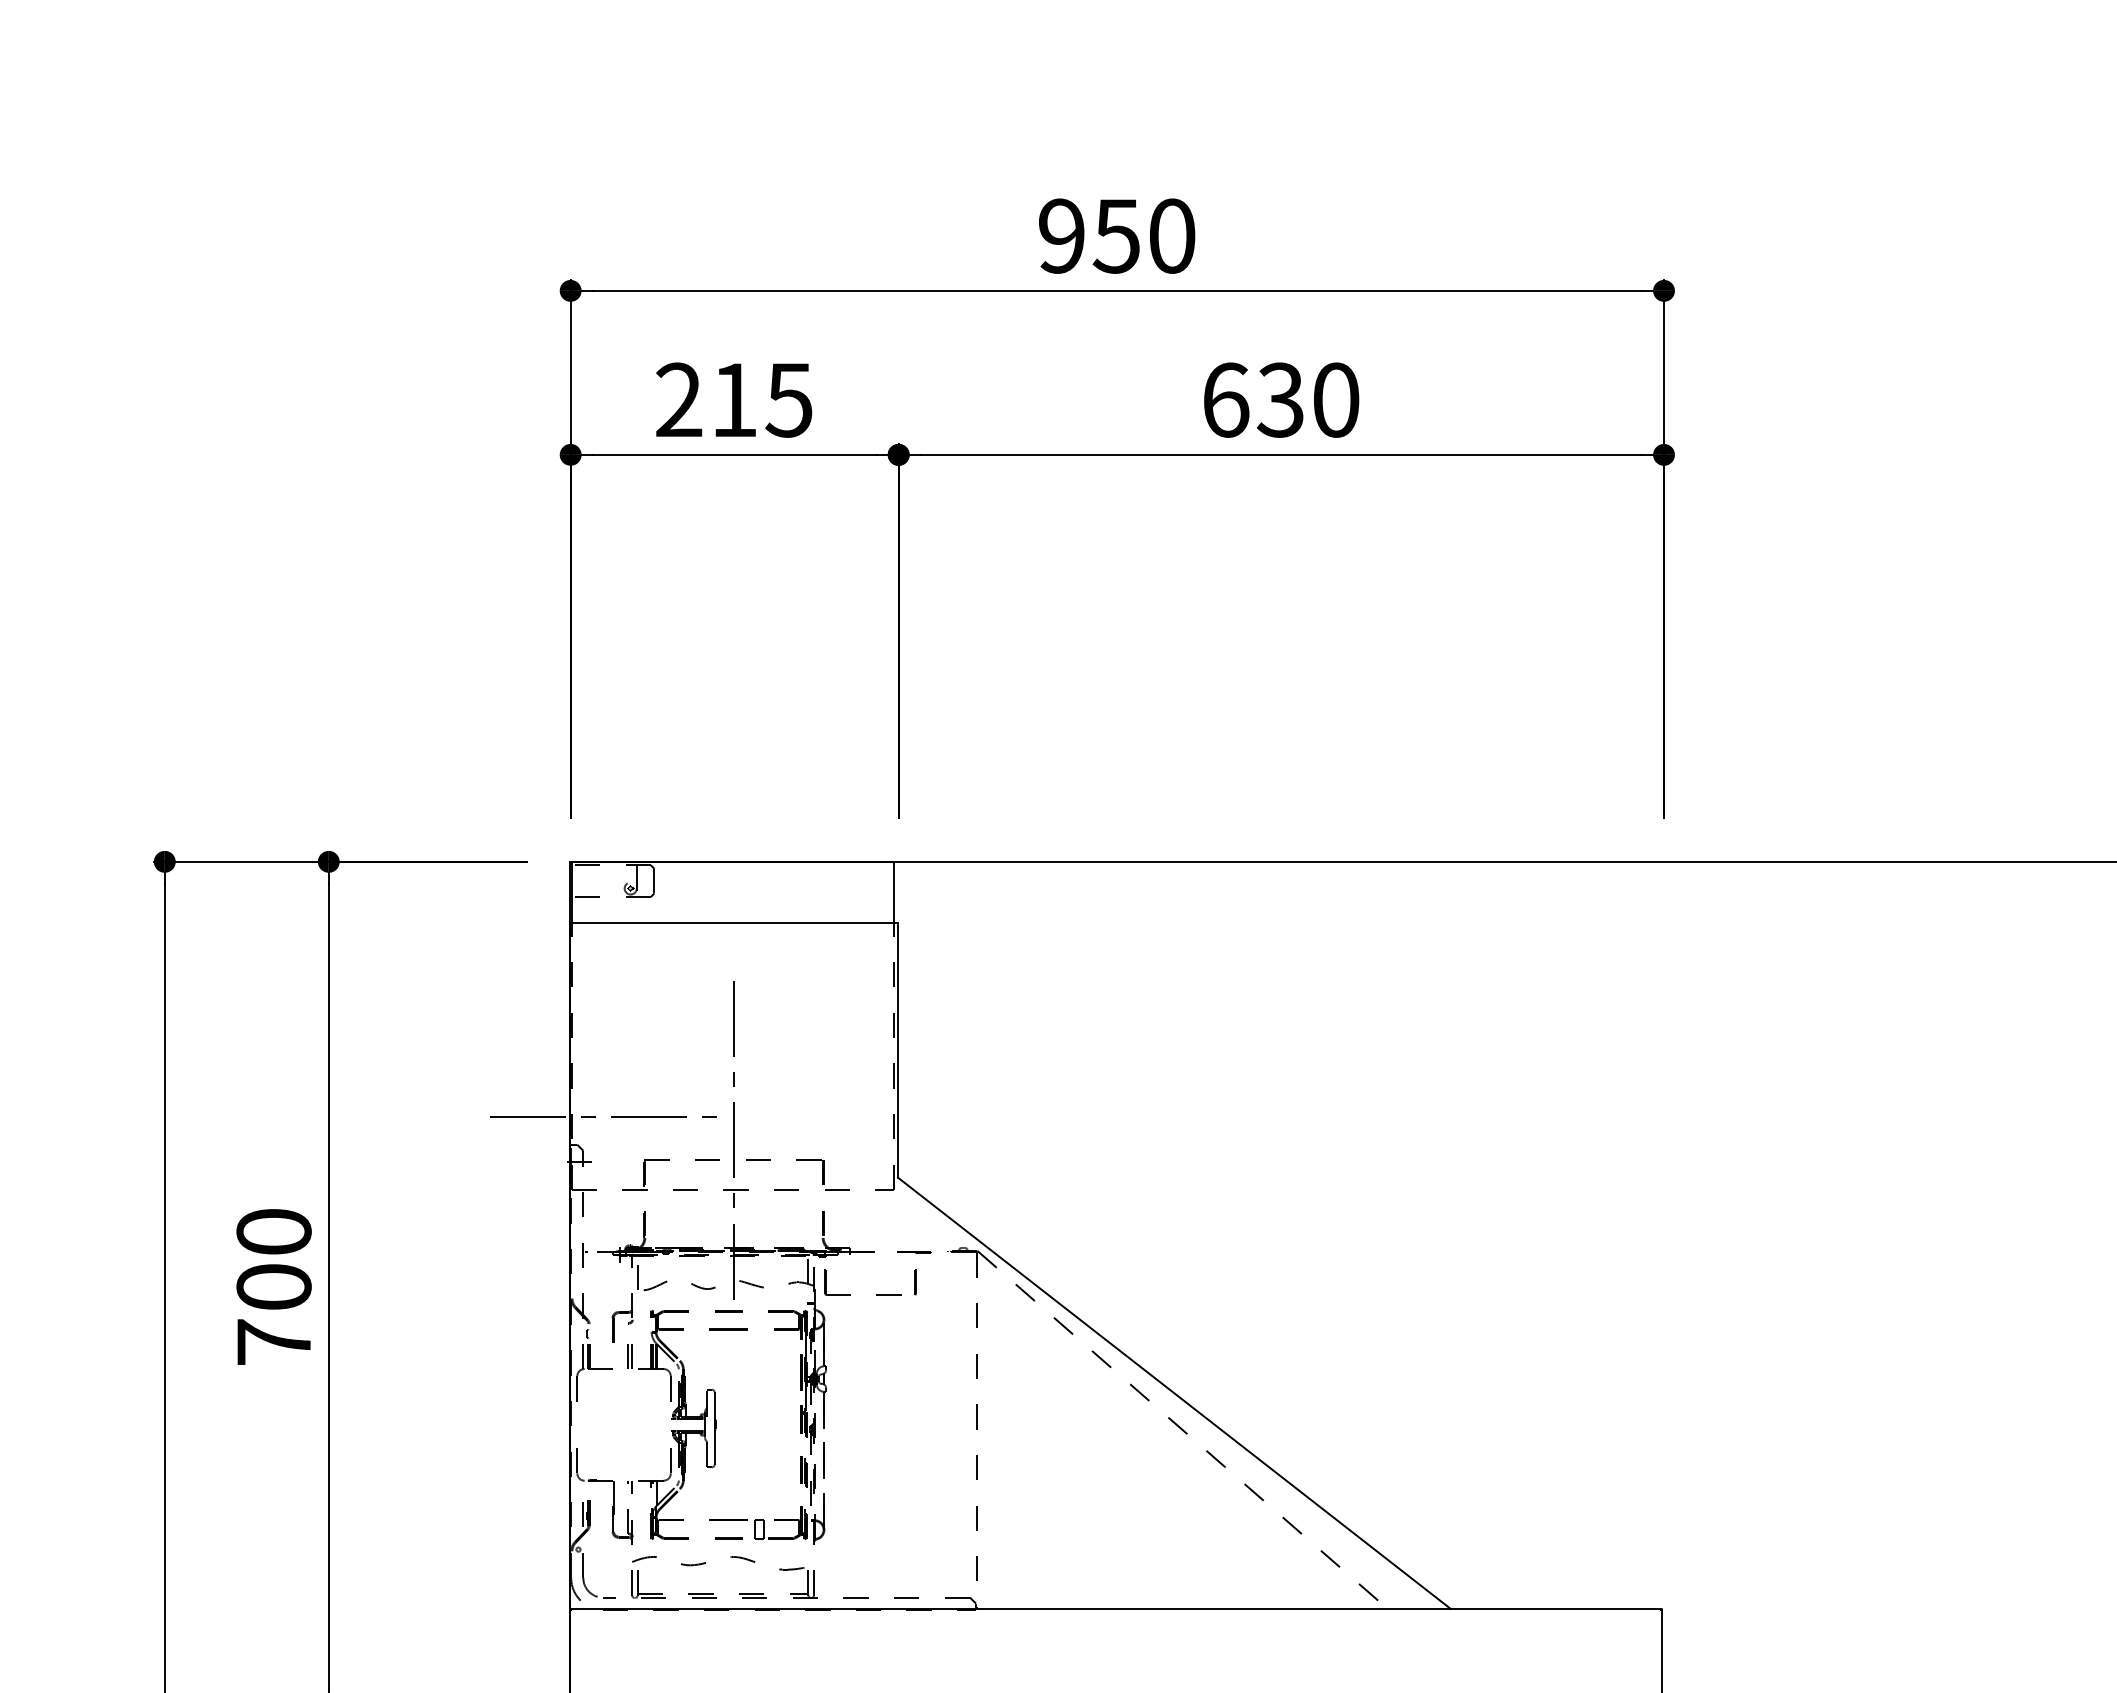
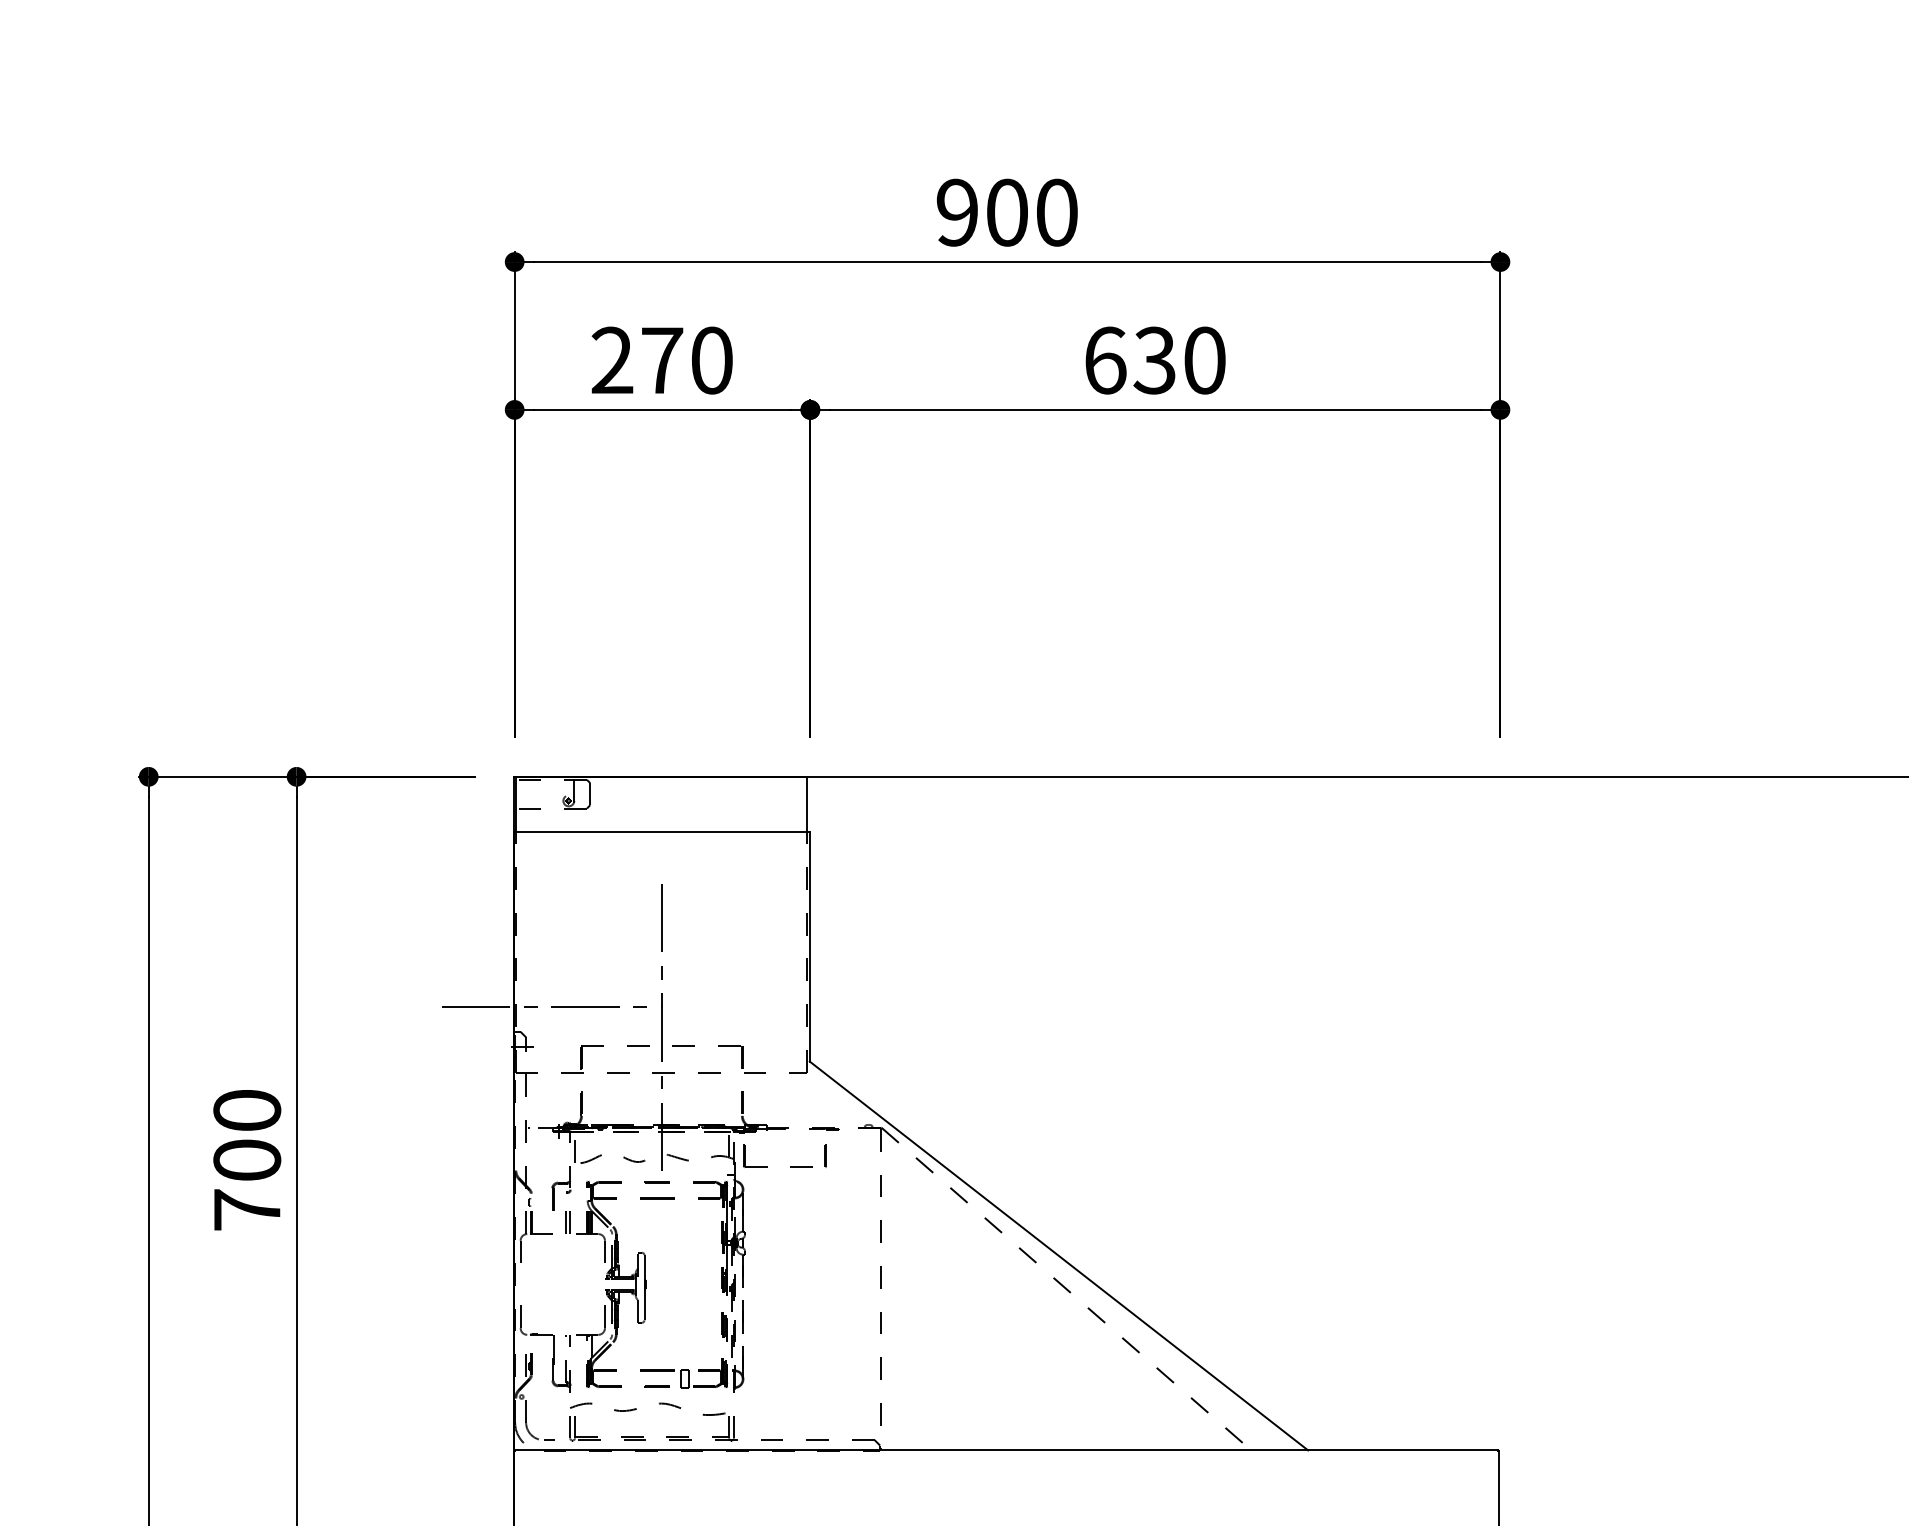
text: (1115, 235) -> (1005, 212), 950 -> 900
text: (762, 399) -> (687, 359), 215 -> 270

